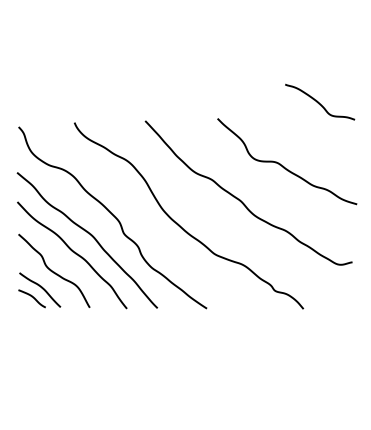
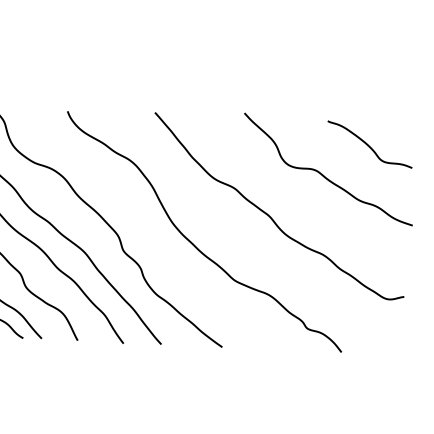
curve: (319, 102) -> (369, 144), moved

